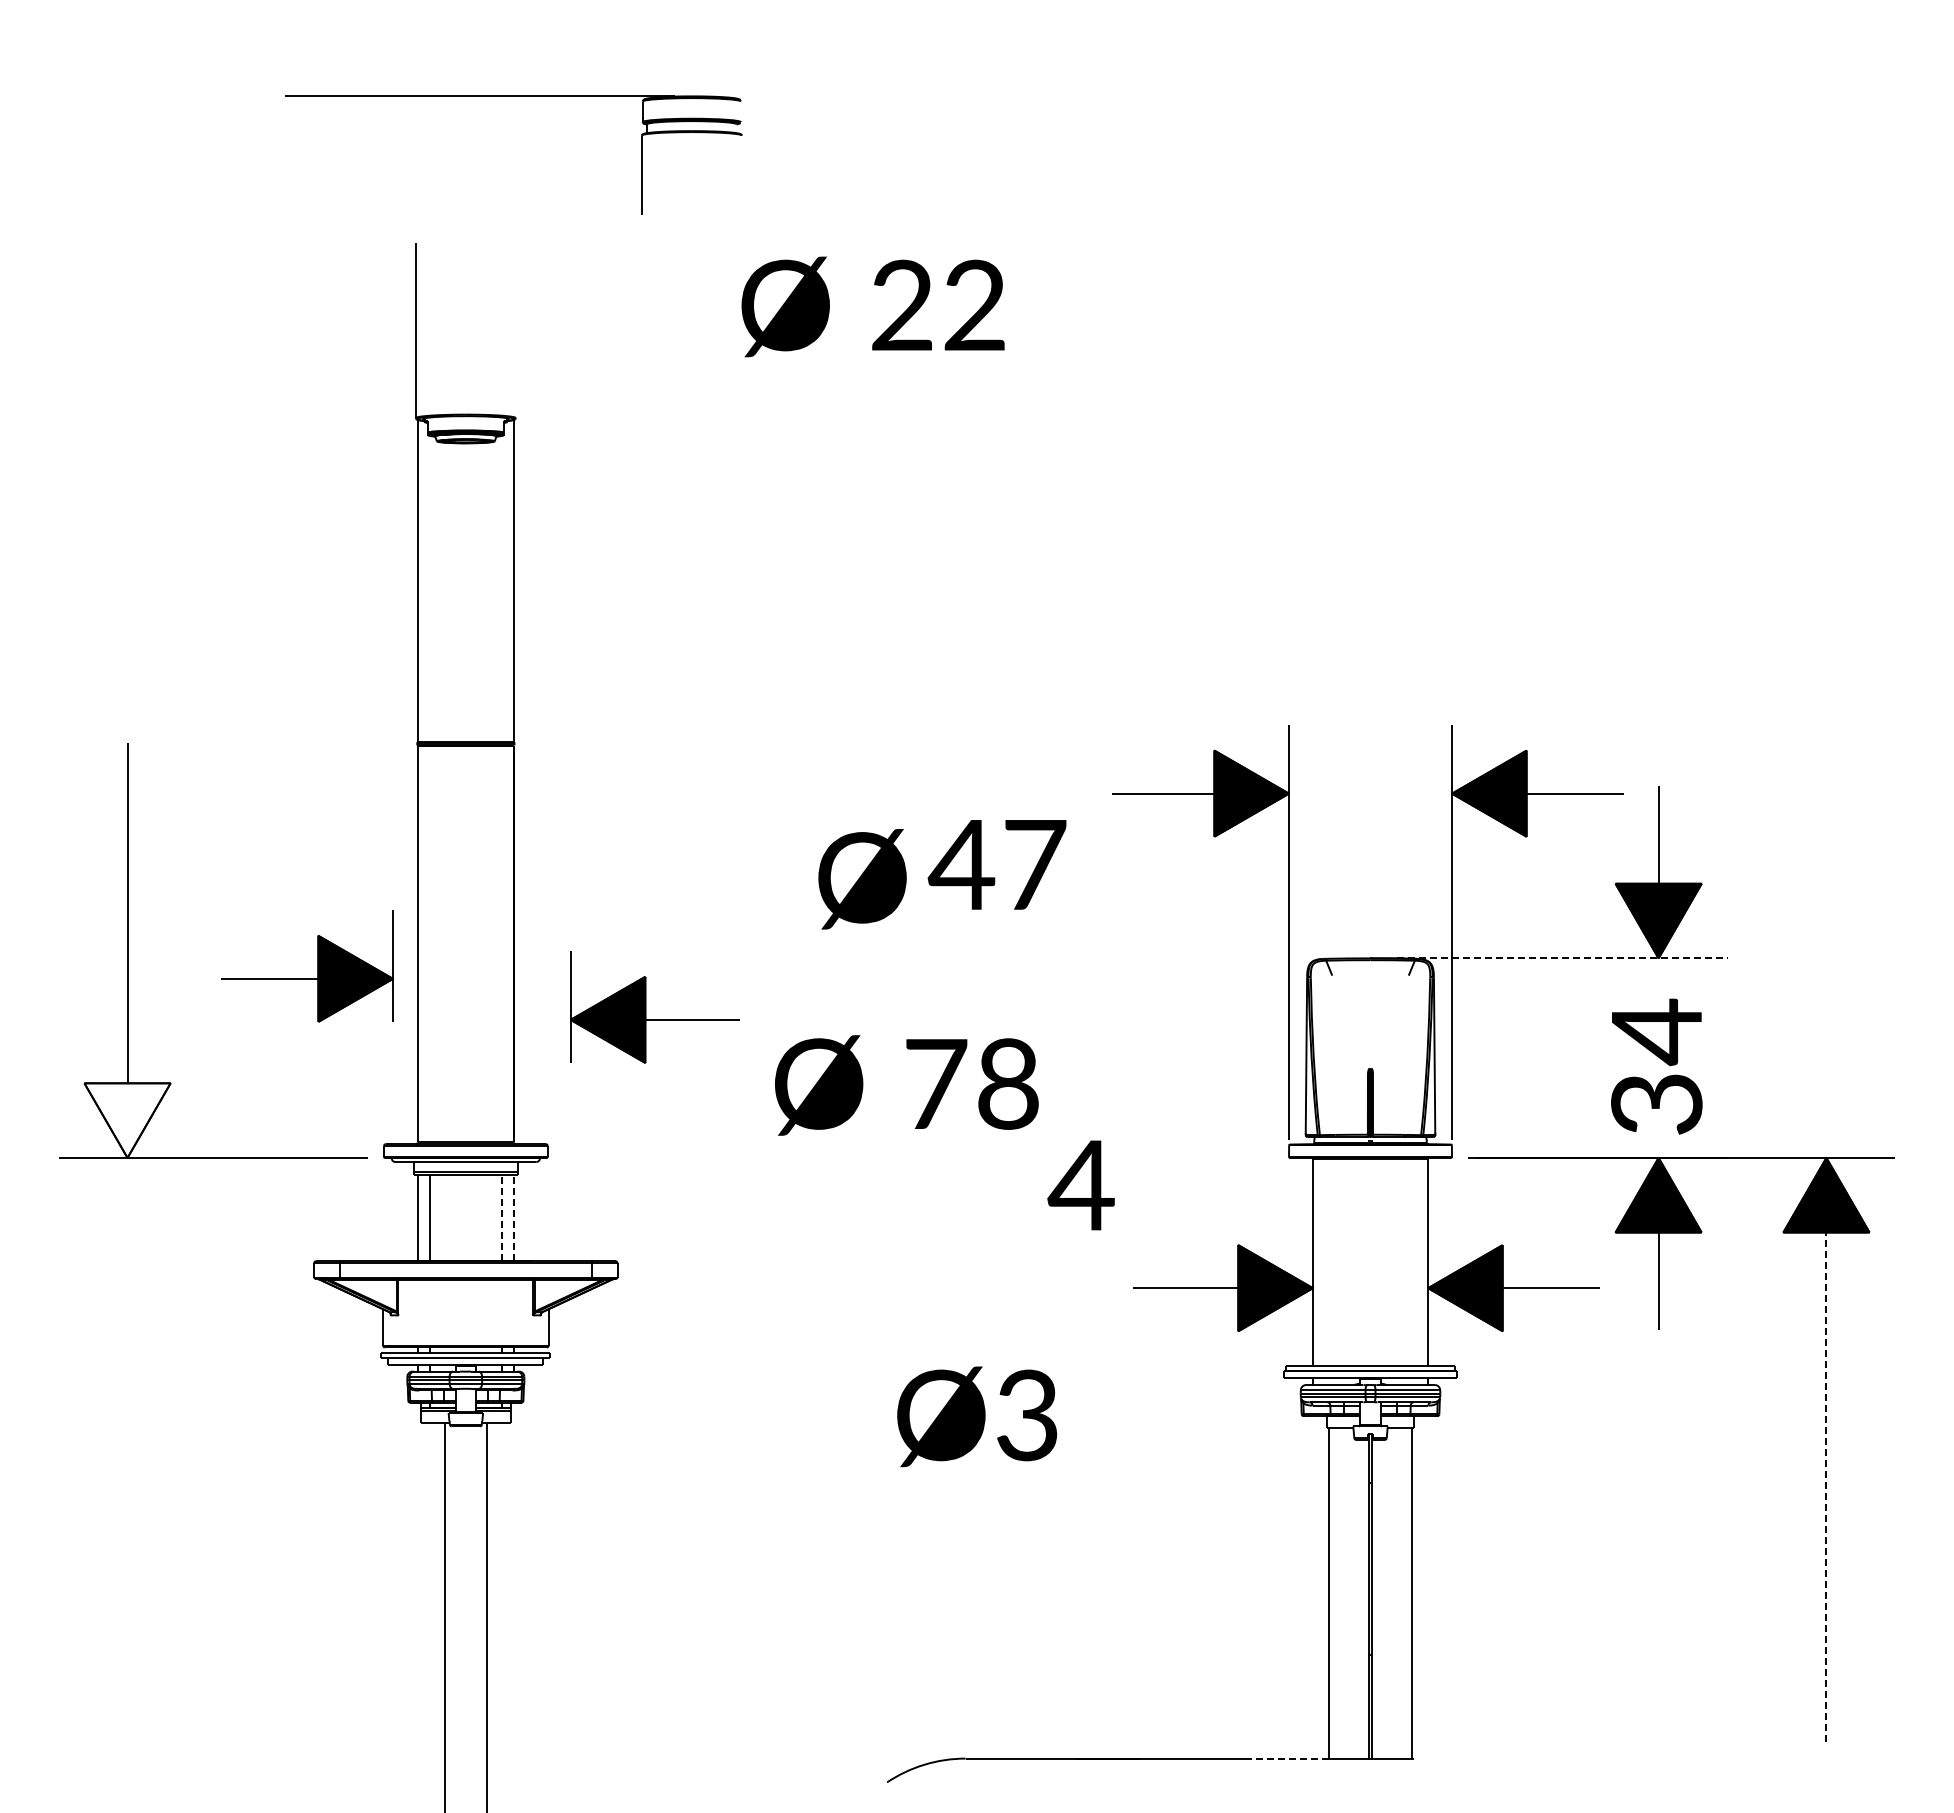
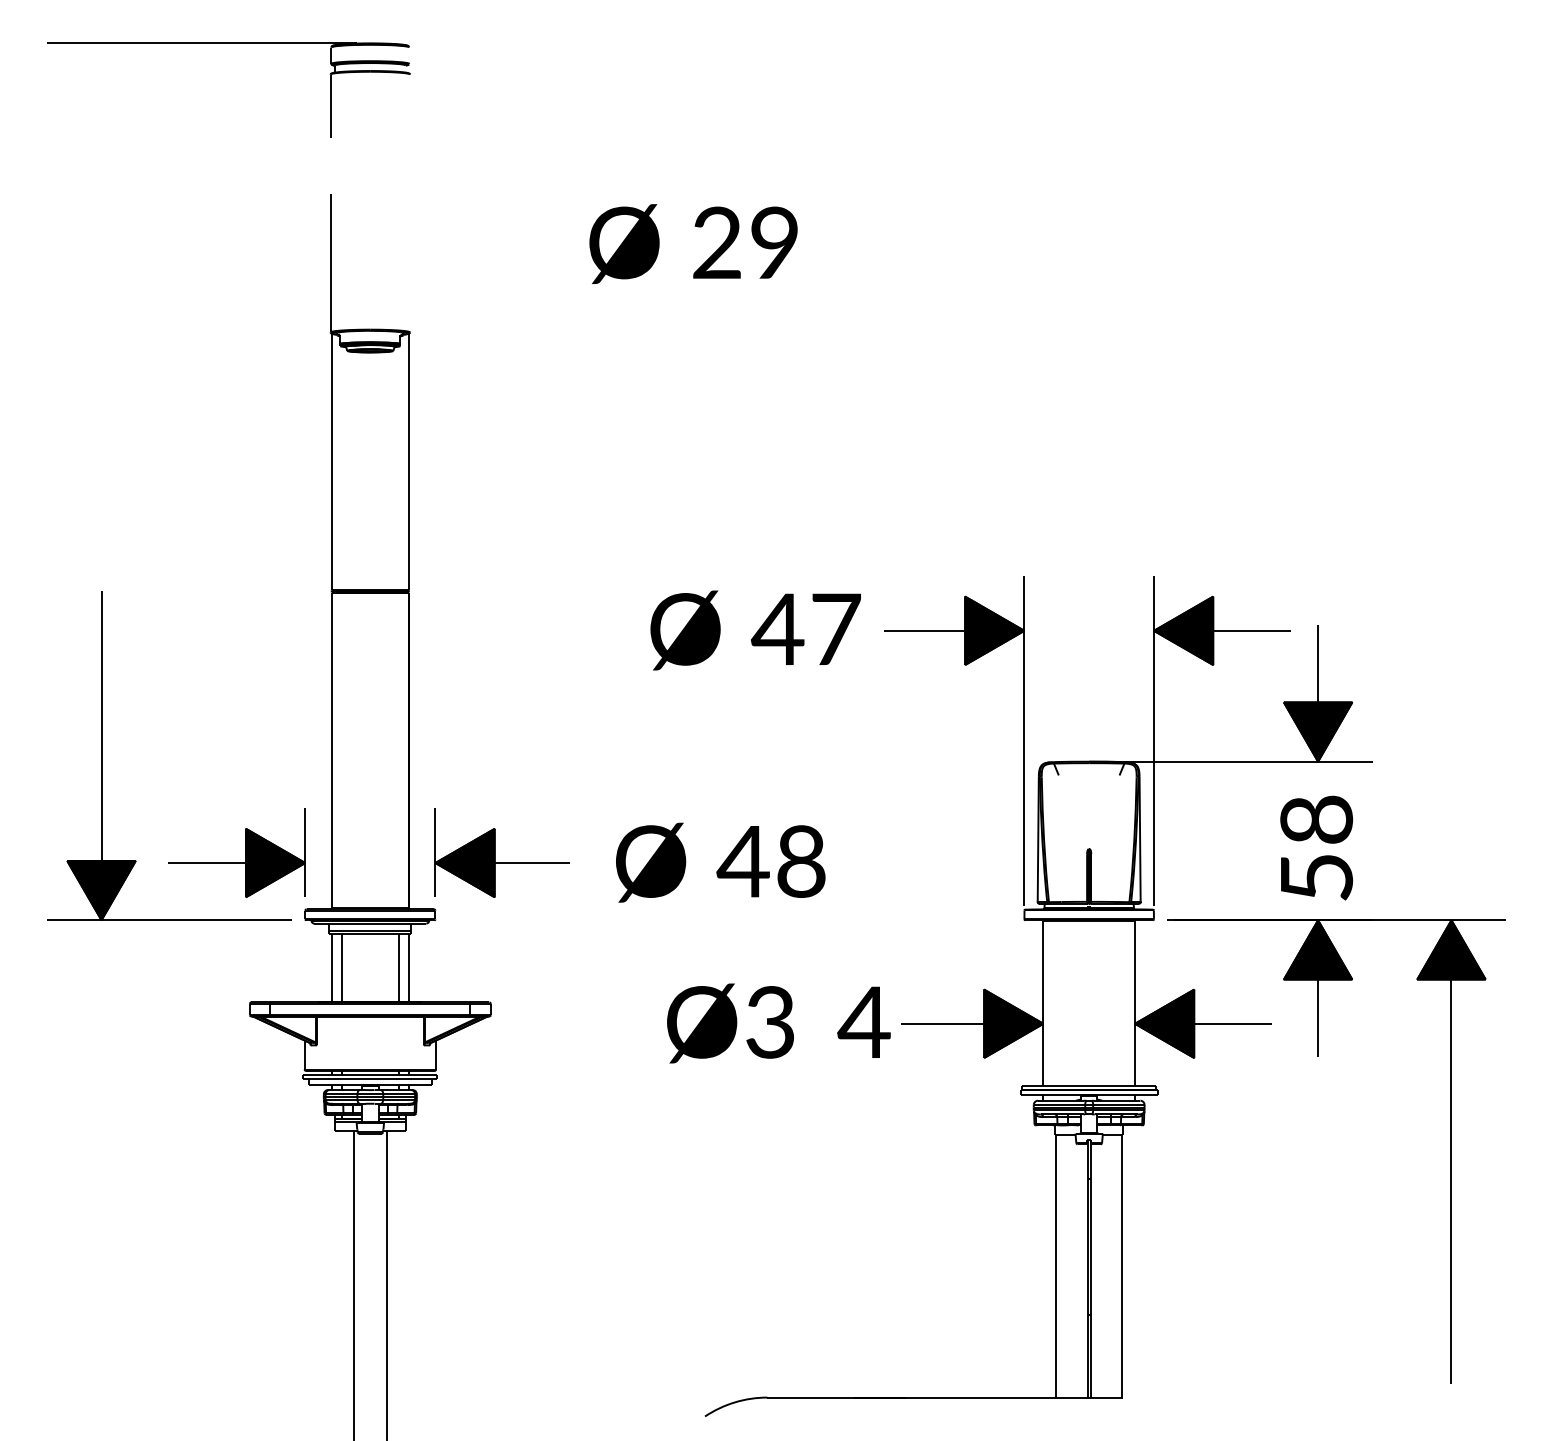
part: (513, 96) -> (228, 43), moved
text: (974, 305) -> (774, 242), 22 -> 29
text: (996, 864) -> (805, 629), moved
text: (862, 879) -> (685, 630), moved
line: (1562, 958) -> (1241, 761), dashed -> solid
part: (317, 966) -> (245, 853), moved
part: (646, 1007) -> (495, 853), moved
text: (1656, 1066) -> (1316, 847), 34 -> 58
text: (934, 1083) -> (742, 861), 78 -> 48
fill: (127, 1120) -> (101, 890), added
text: (1080, 1185) -> (863, 1022), moved
line: (502, 1217) -> (399, 967), dashed -> solid
line: (514, 1217) -> (408, 967), dashed -> solid
text: (977, 1416) -> (730, 1023), moved
line: (1826, 1487) -> (1451, 1182), dashed -> solid
line: (1289, 1758) -> (1024, 1397), dashed -> solid

